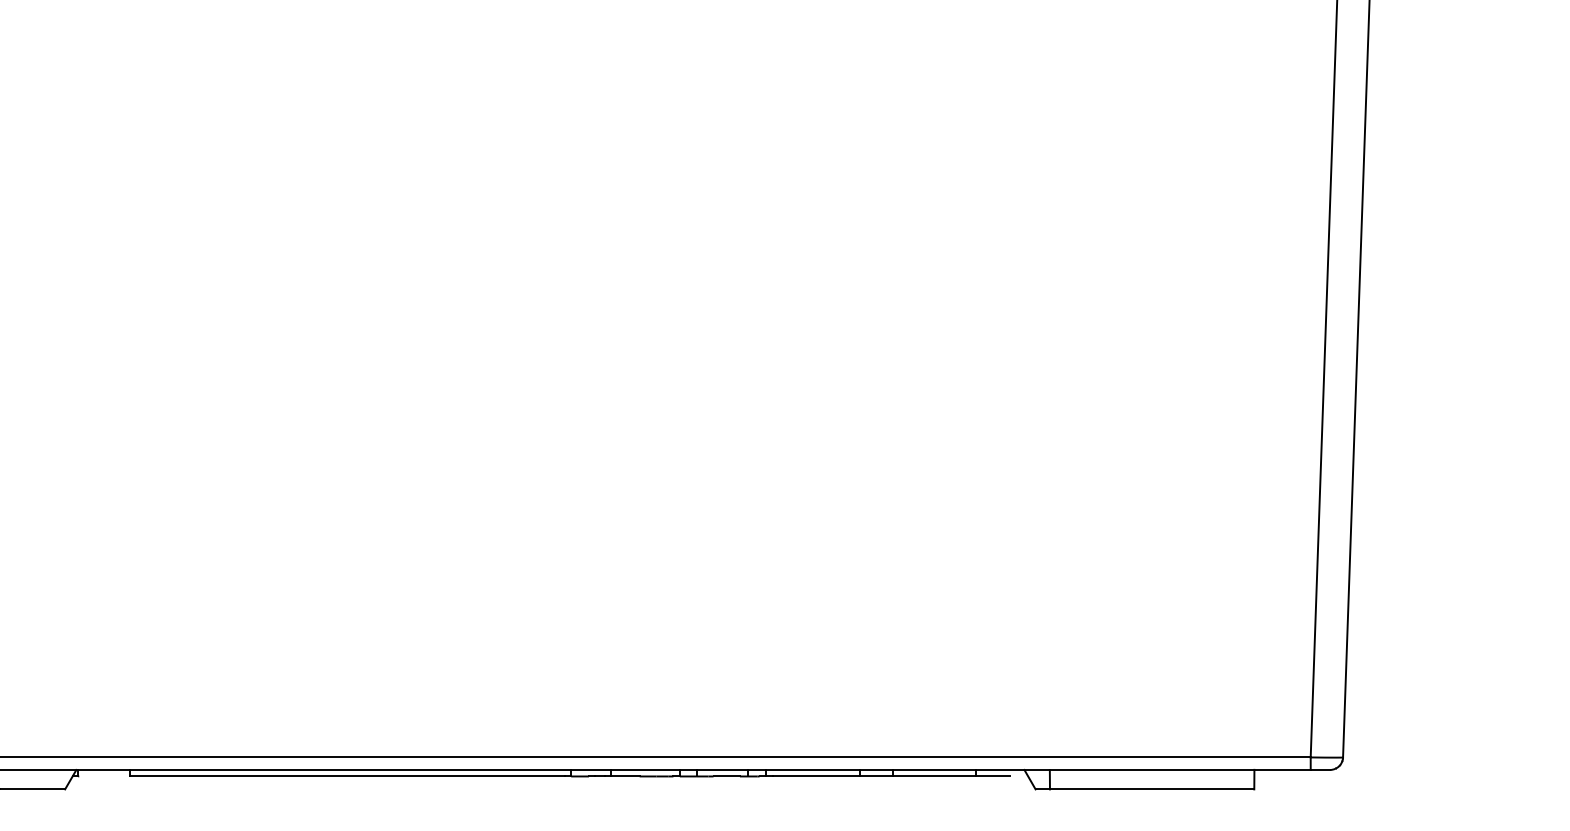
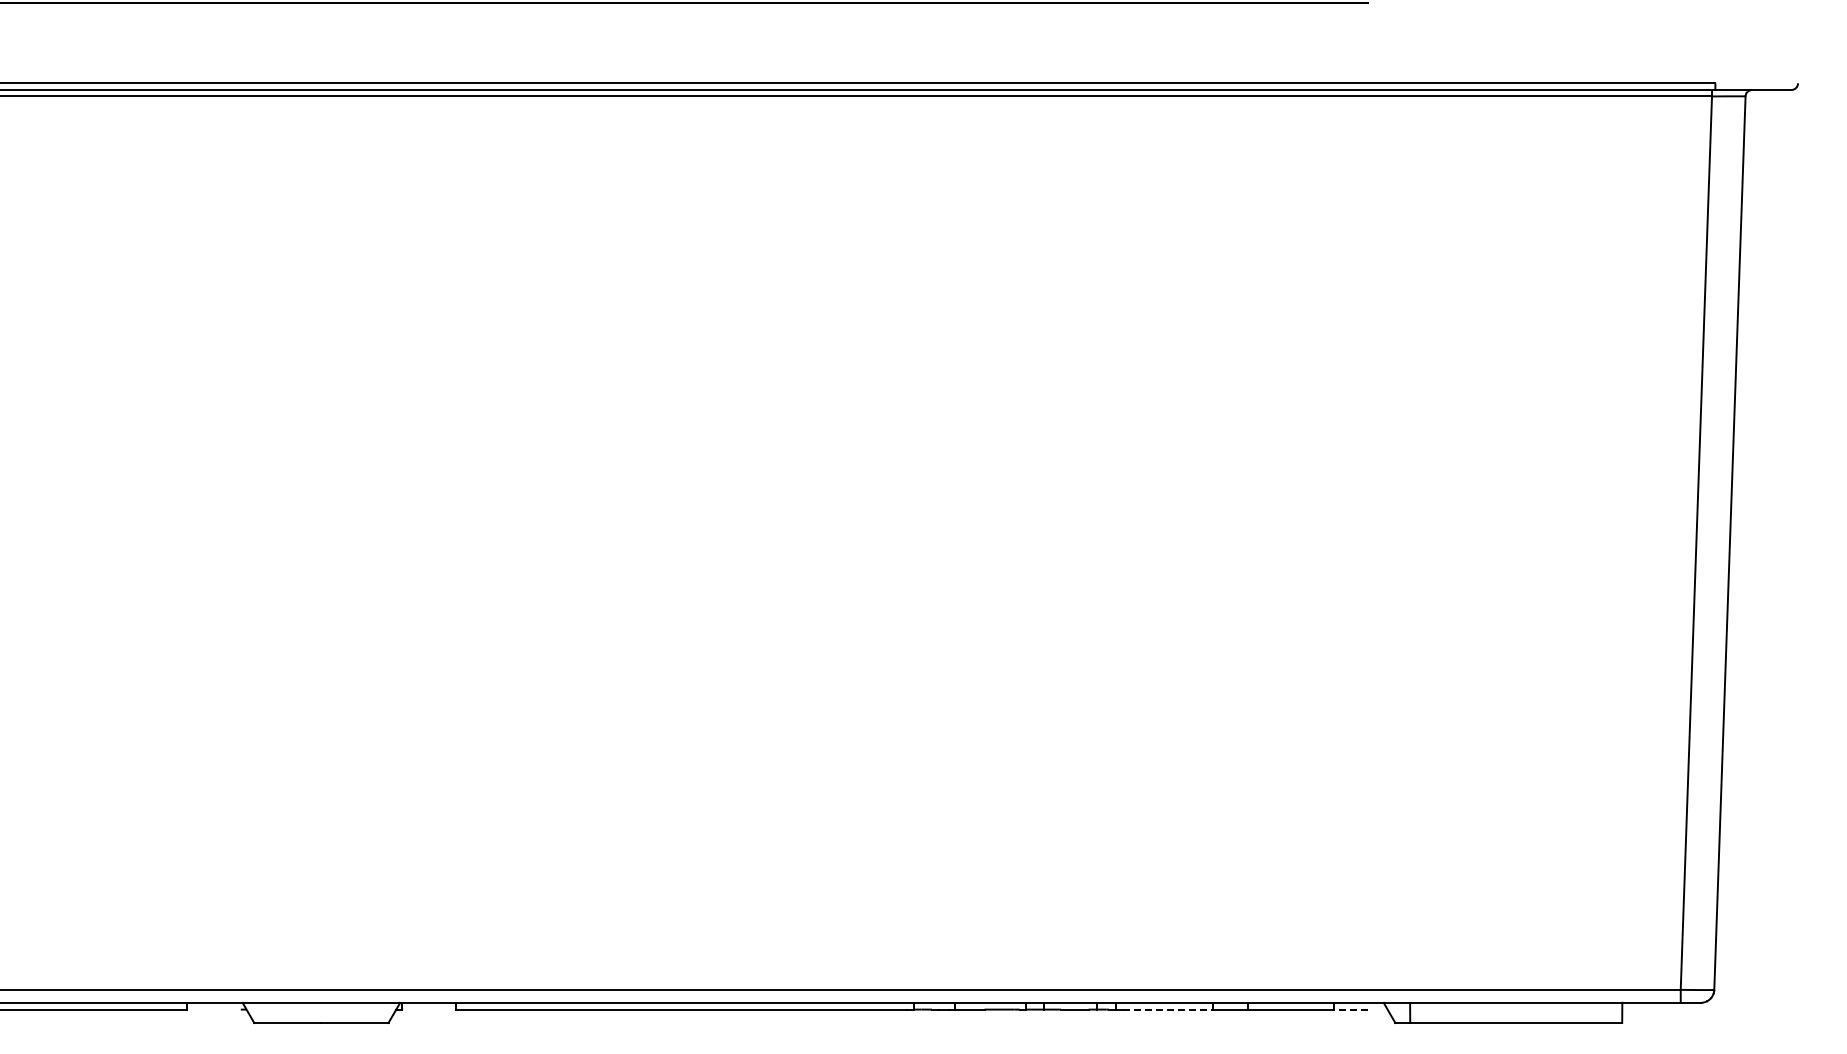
line: (816, 776) -> (1168, 1009), solid -> dashed
line: (992, 776) -> (1350, 1009), solid -> dashed

